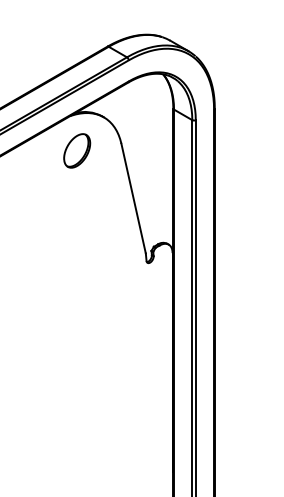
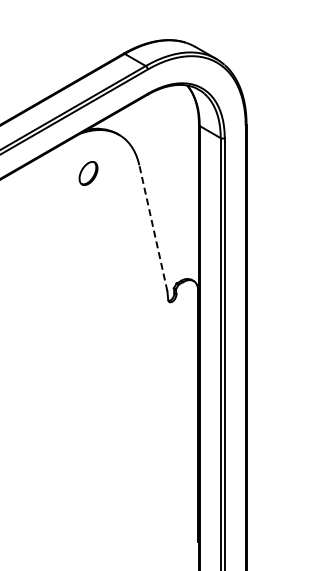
part: (77, 150) -> (88, 173), size x0.6
line: (133, 197) -> (153, 227), solid -> dashed

